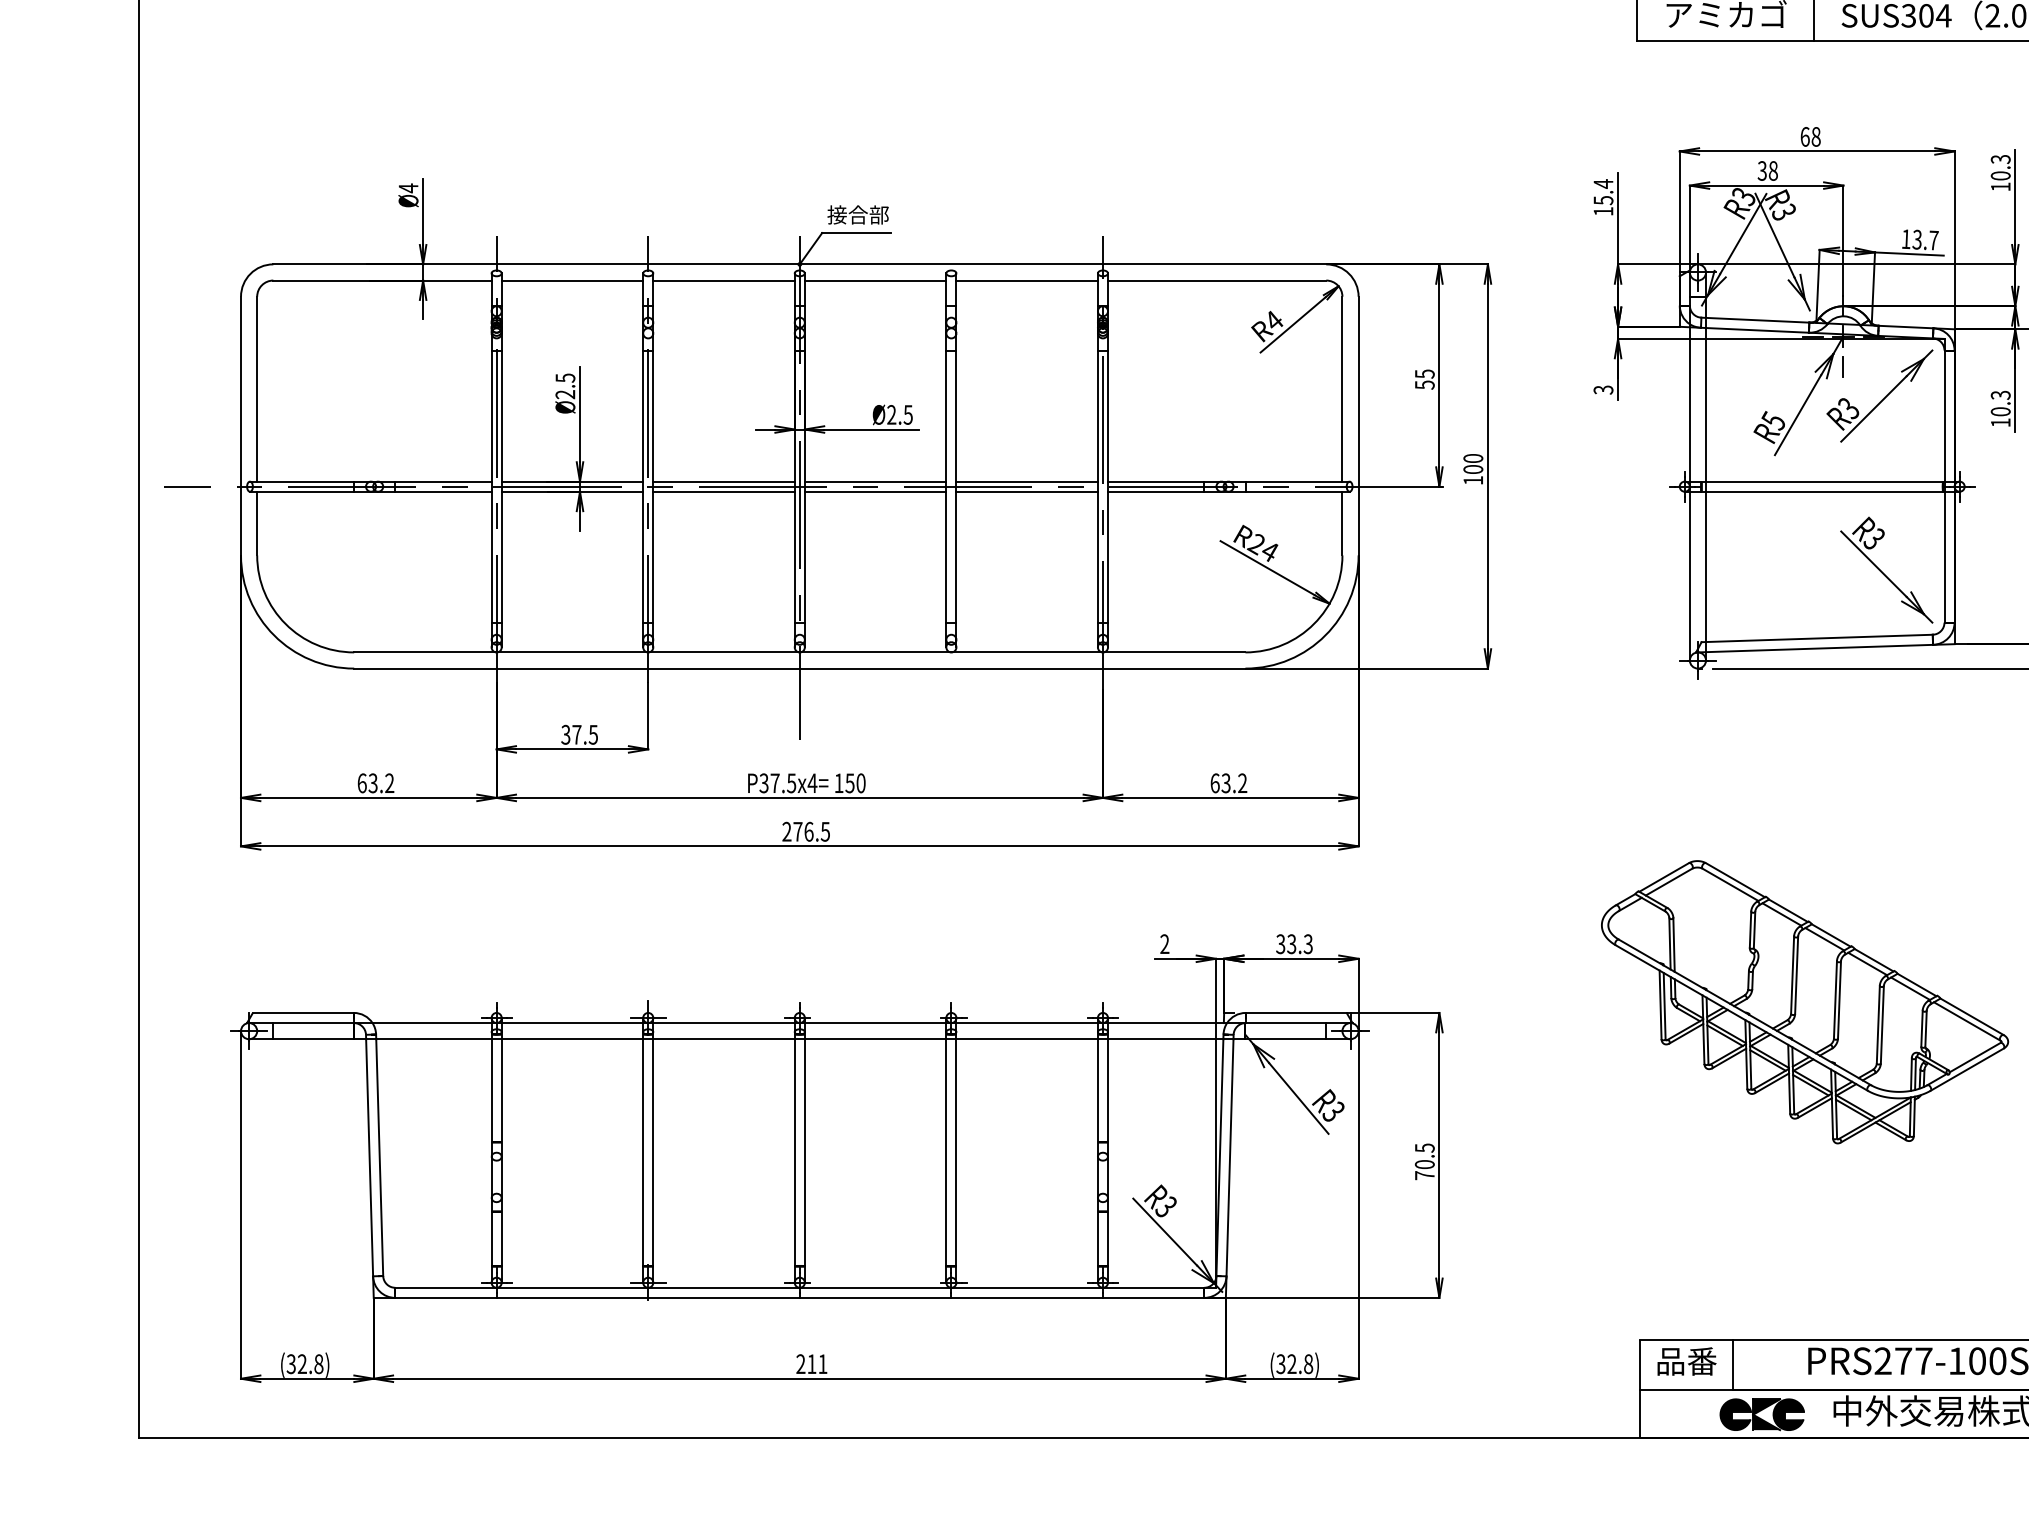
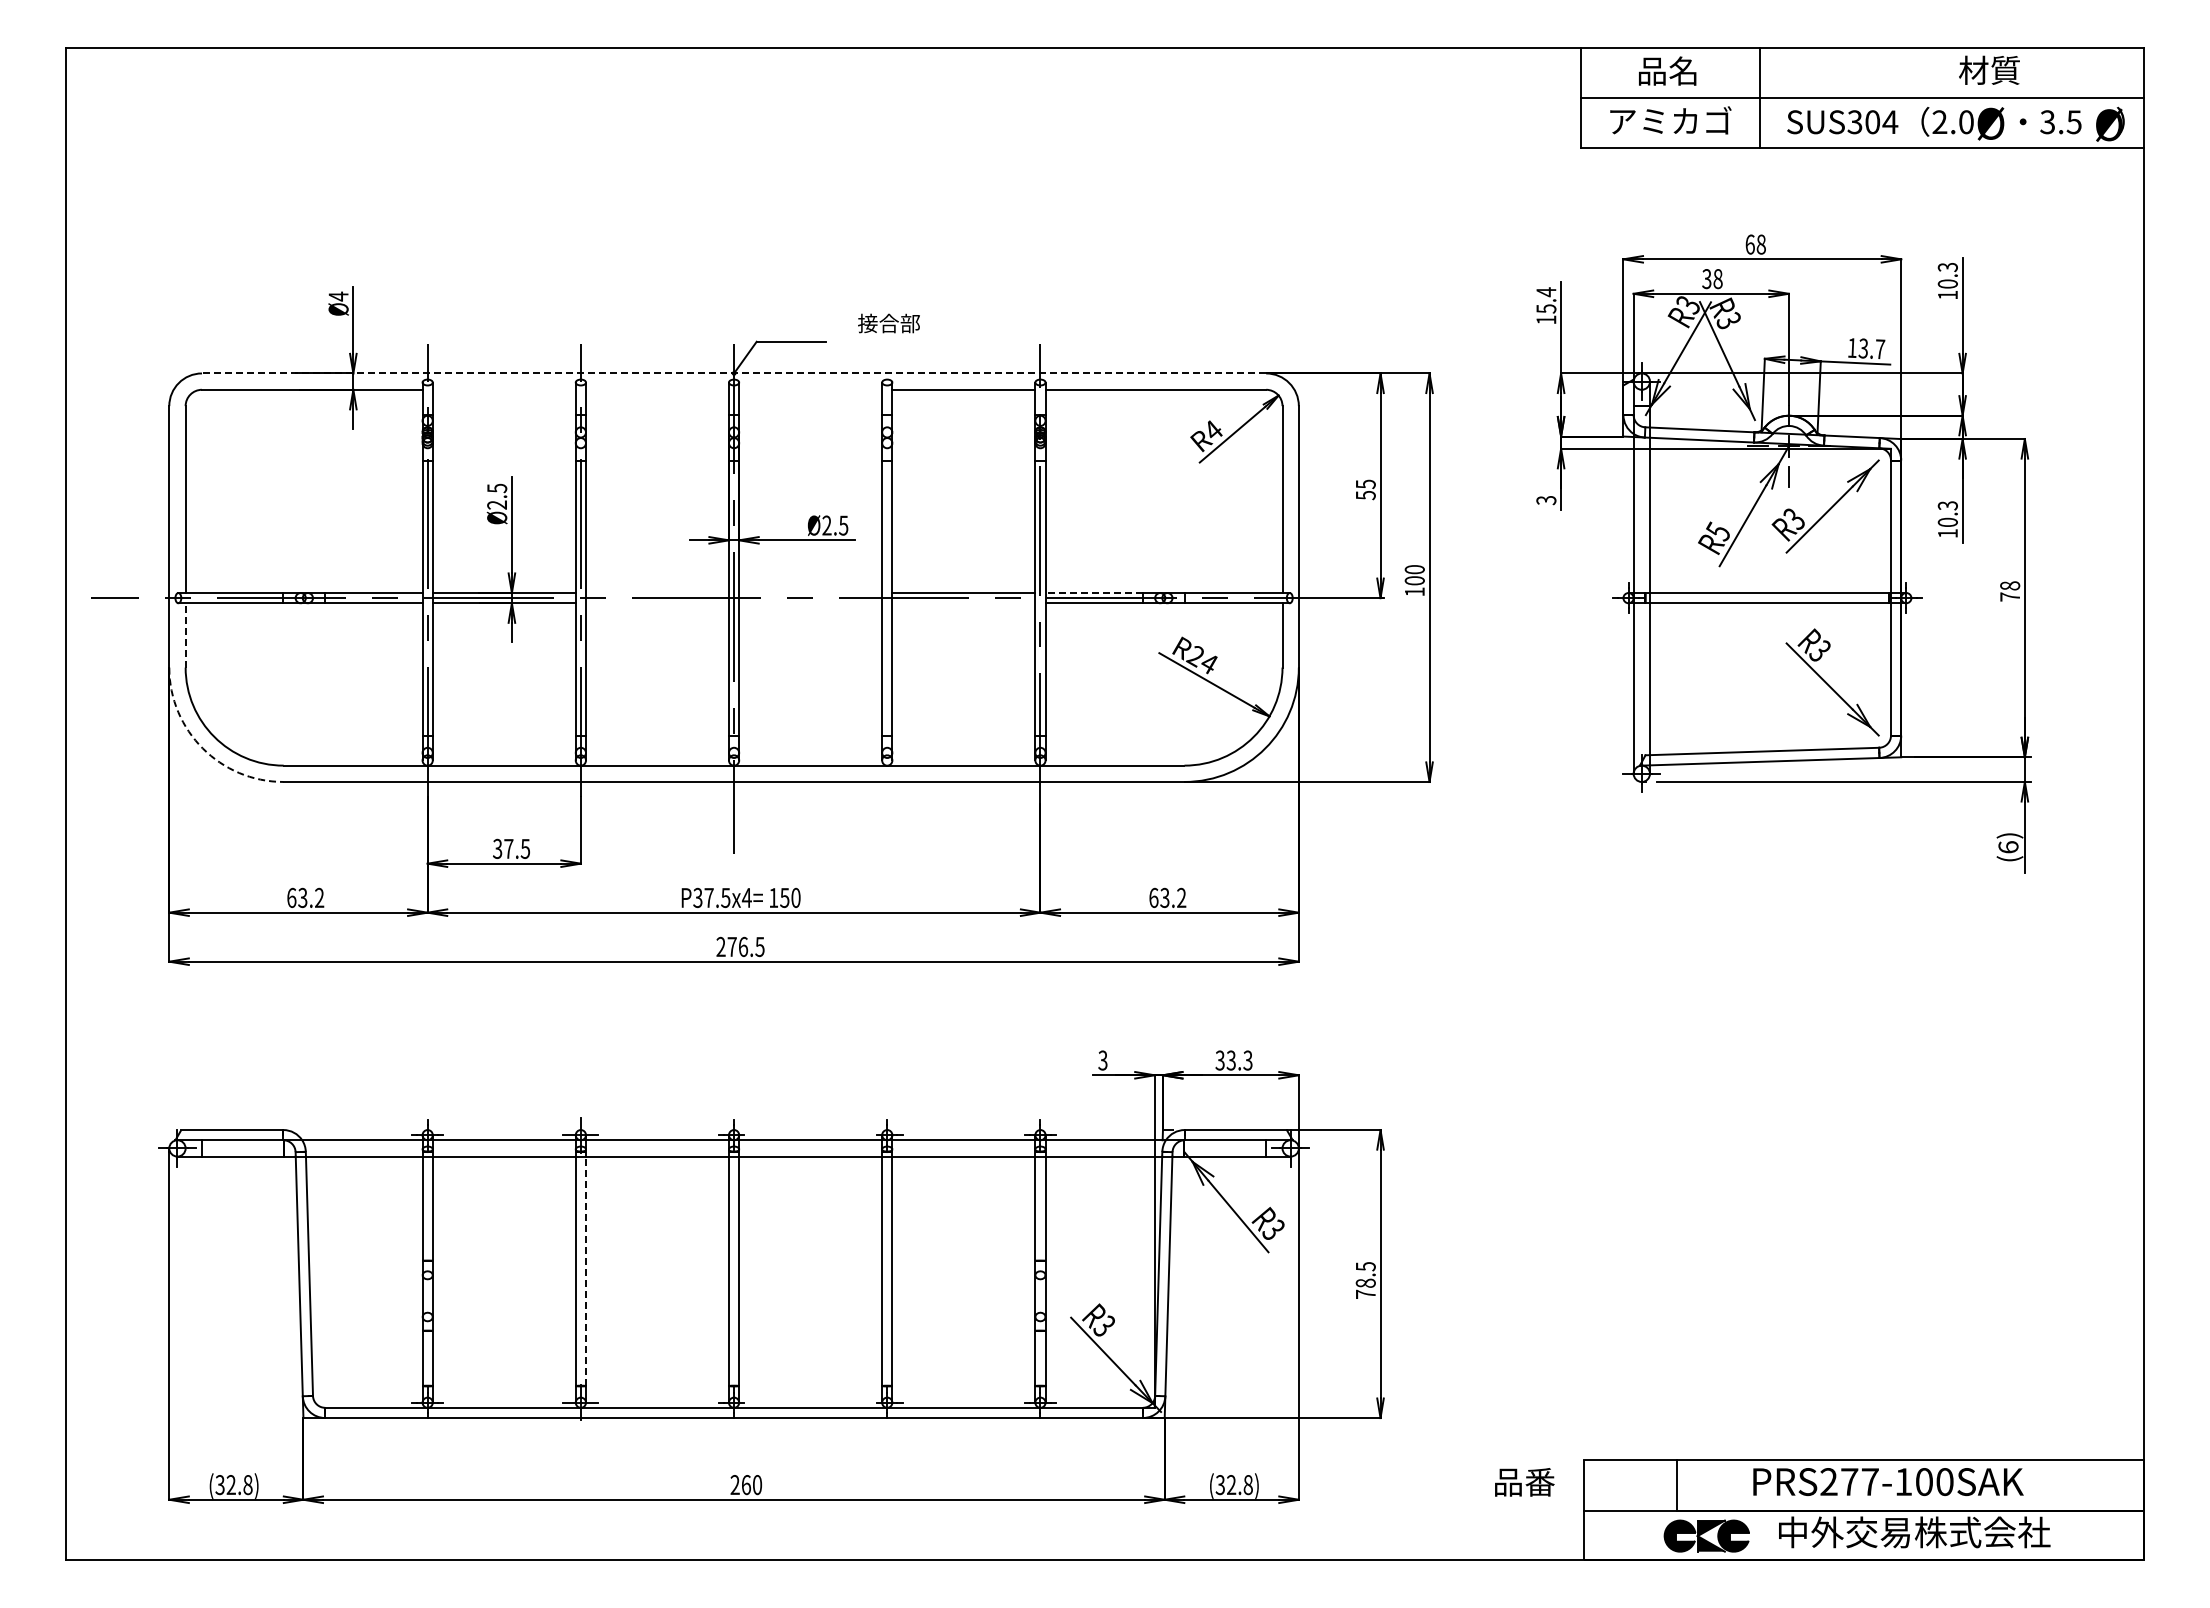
text: (857, 214) -> (888, 323), moved
line: (799, 264) -> (733, 373), solid -> dashed
line: (571, 280) -> (503, 389), removed
line: (723, 280) -> (656, 389), removed
line: (875, 280) -> (810, 389), removed
line: (723, 482) -> (656, 593), removed
line: (875, 482) -> (810, 593), removed
line: (1156, 482) -> (1094, 593), solid -> dashed
line: (723, 491) -> (656, 603), removed
line: (875, 491) -> (810, 603), removed
line: (1026, 491) -> (963, 603), removed
line: (257, 522) -> (185, 634), solid -> dashed
arc: (273, 635) -> (202, 748), solid -> dashed
text: (1164, 944) -> (1102, 1060), 2 -> 3
part: (1804, 1001) -> (1749, 1118), removed
line: (652, 1152) -> (585, 1271), solid -> dashed
text: (1424, 1163) -> (1365, 1282), 70.5 -> 78.5
text: (1686, 1361) -> (1524, 1482), moved
text: (818, 1364) -> (752, 1485), 211 -> 260

